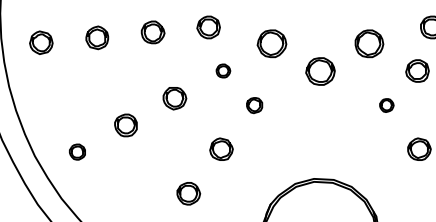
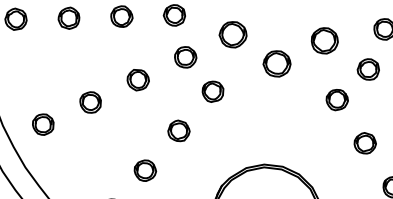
part: (223, 70) -> (185, 56), size x1.67
part: (254, 105) -> (212, 91), size x1.43
part: (386, 105) -> (337, 99), size x1.67
part: (77, 151) -> (43, 123), size x1.43

